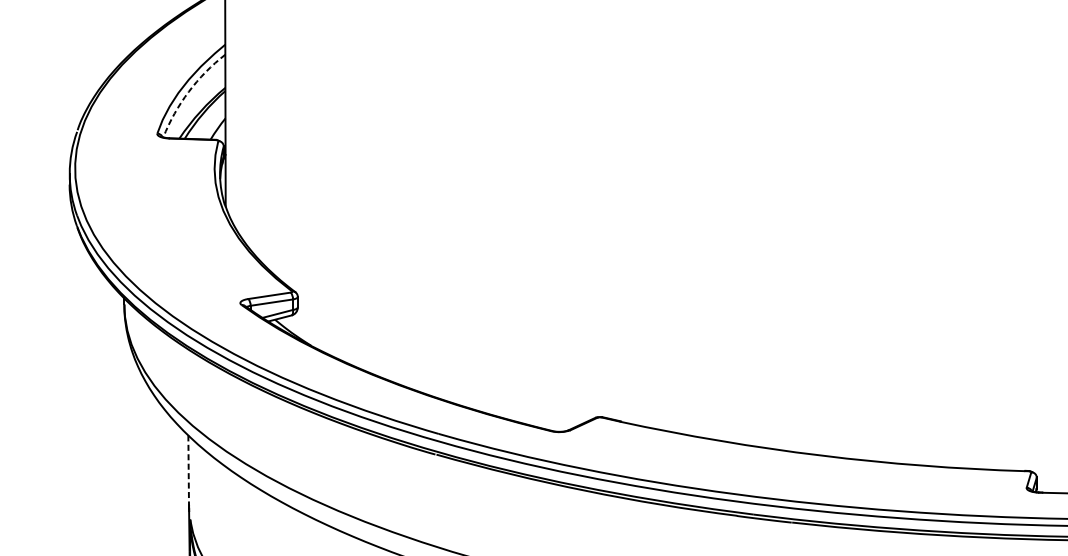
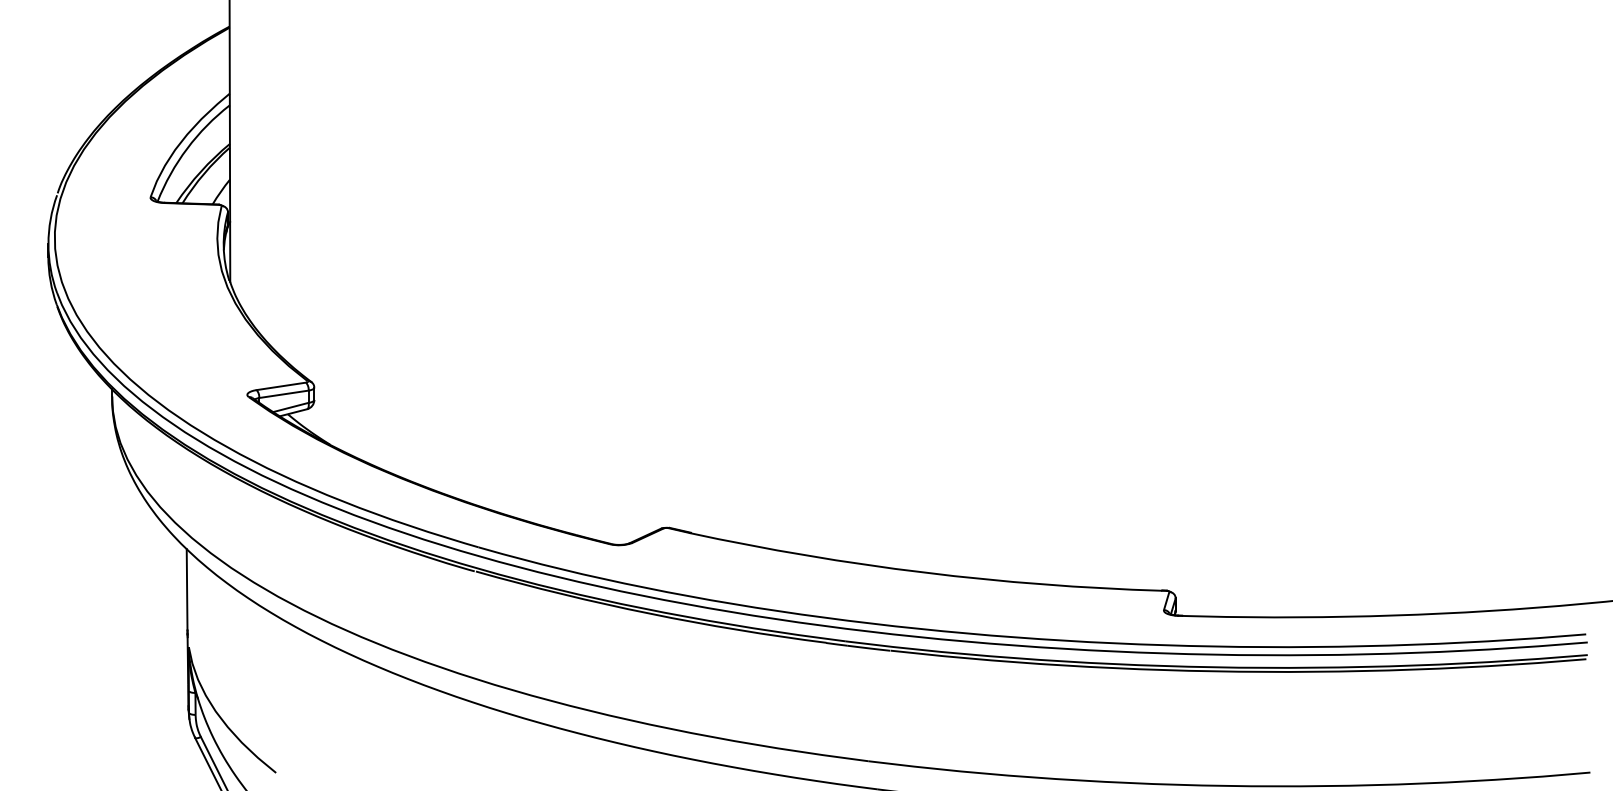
arc: (189, 91) -> (187, 148), dashed -> solid
line: (189, 470) -> (187, 589), dashed -> solid

